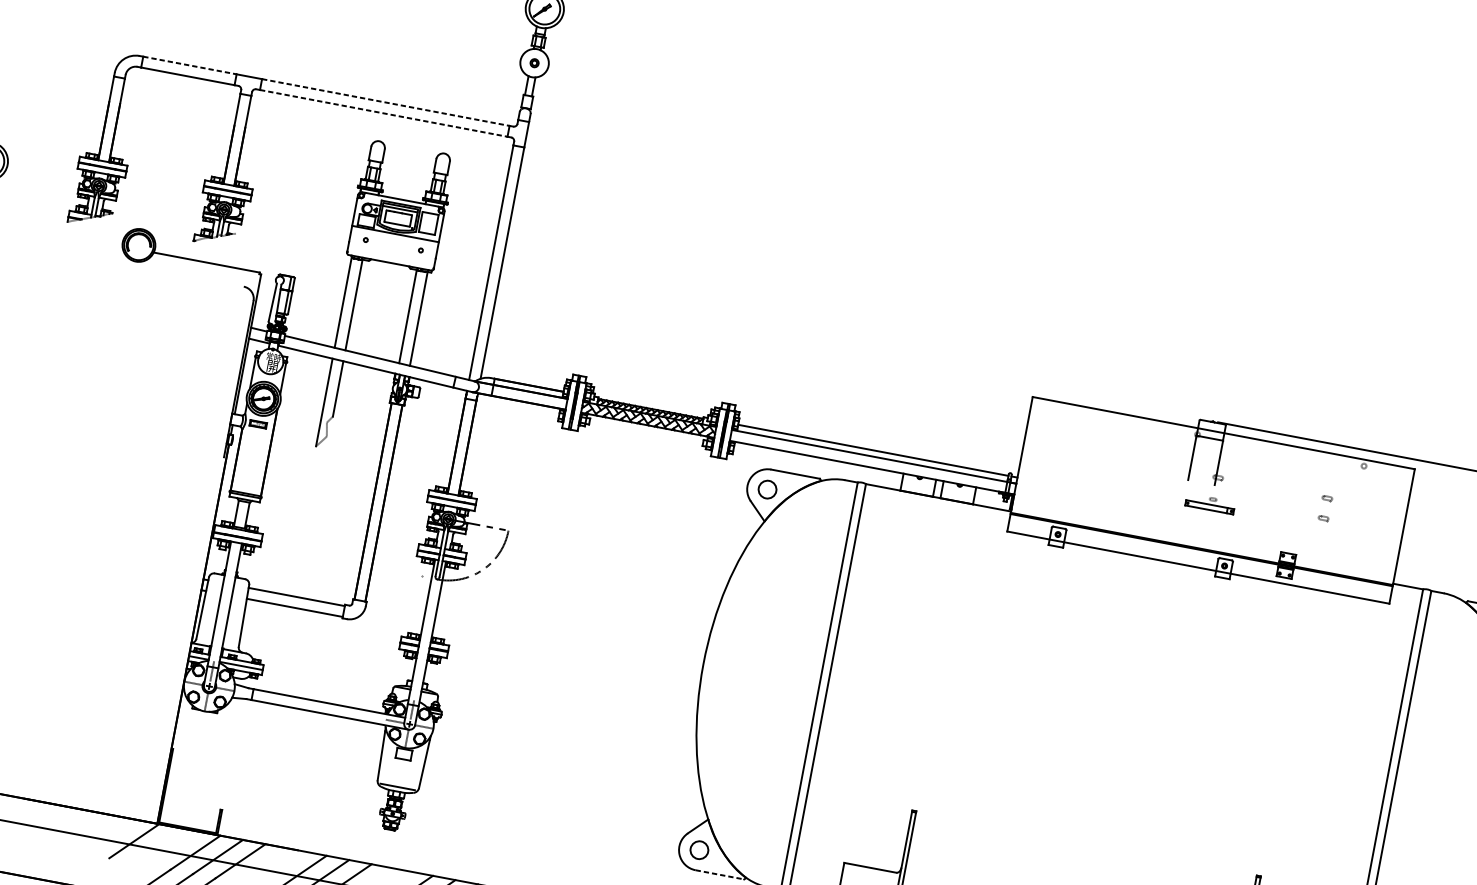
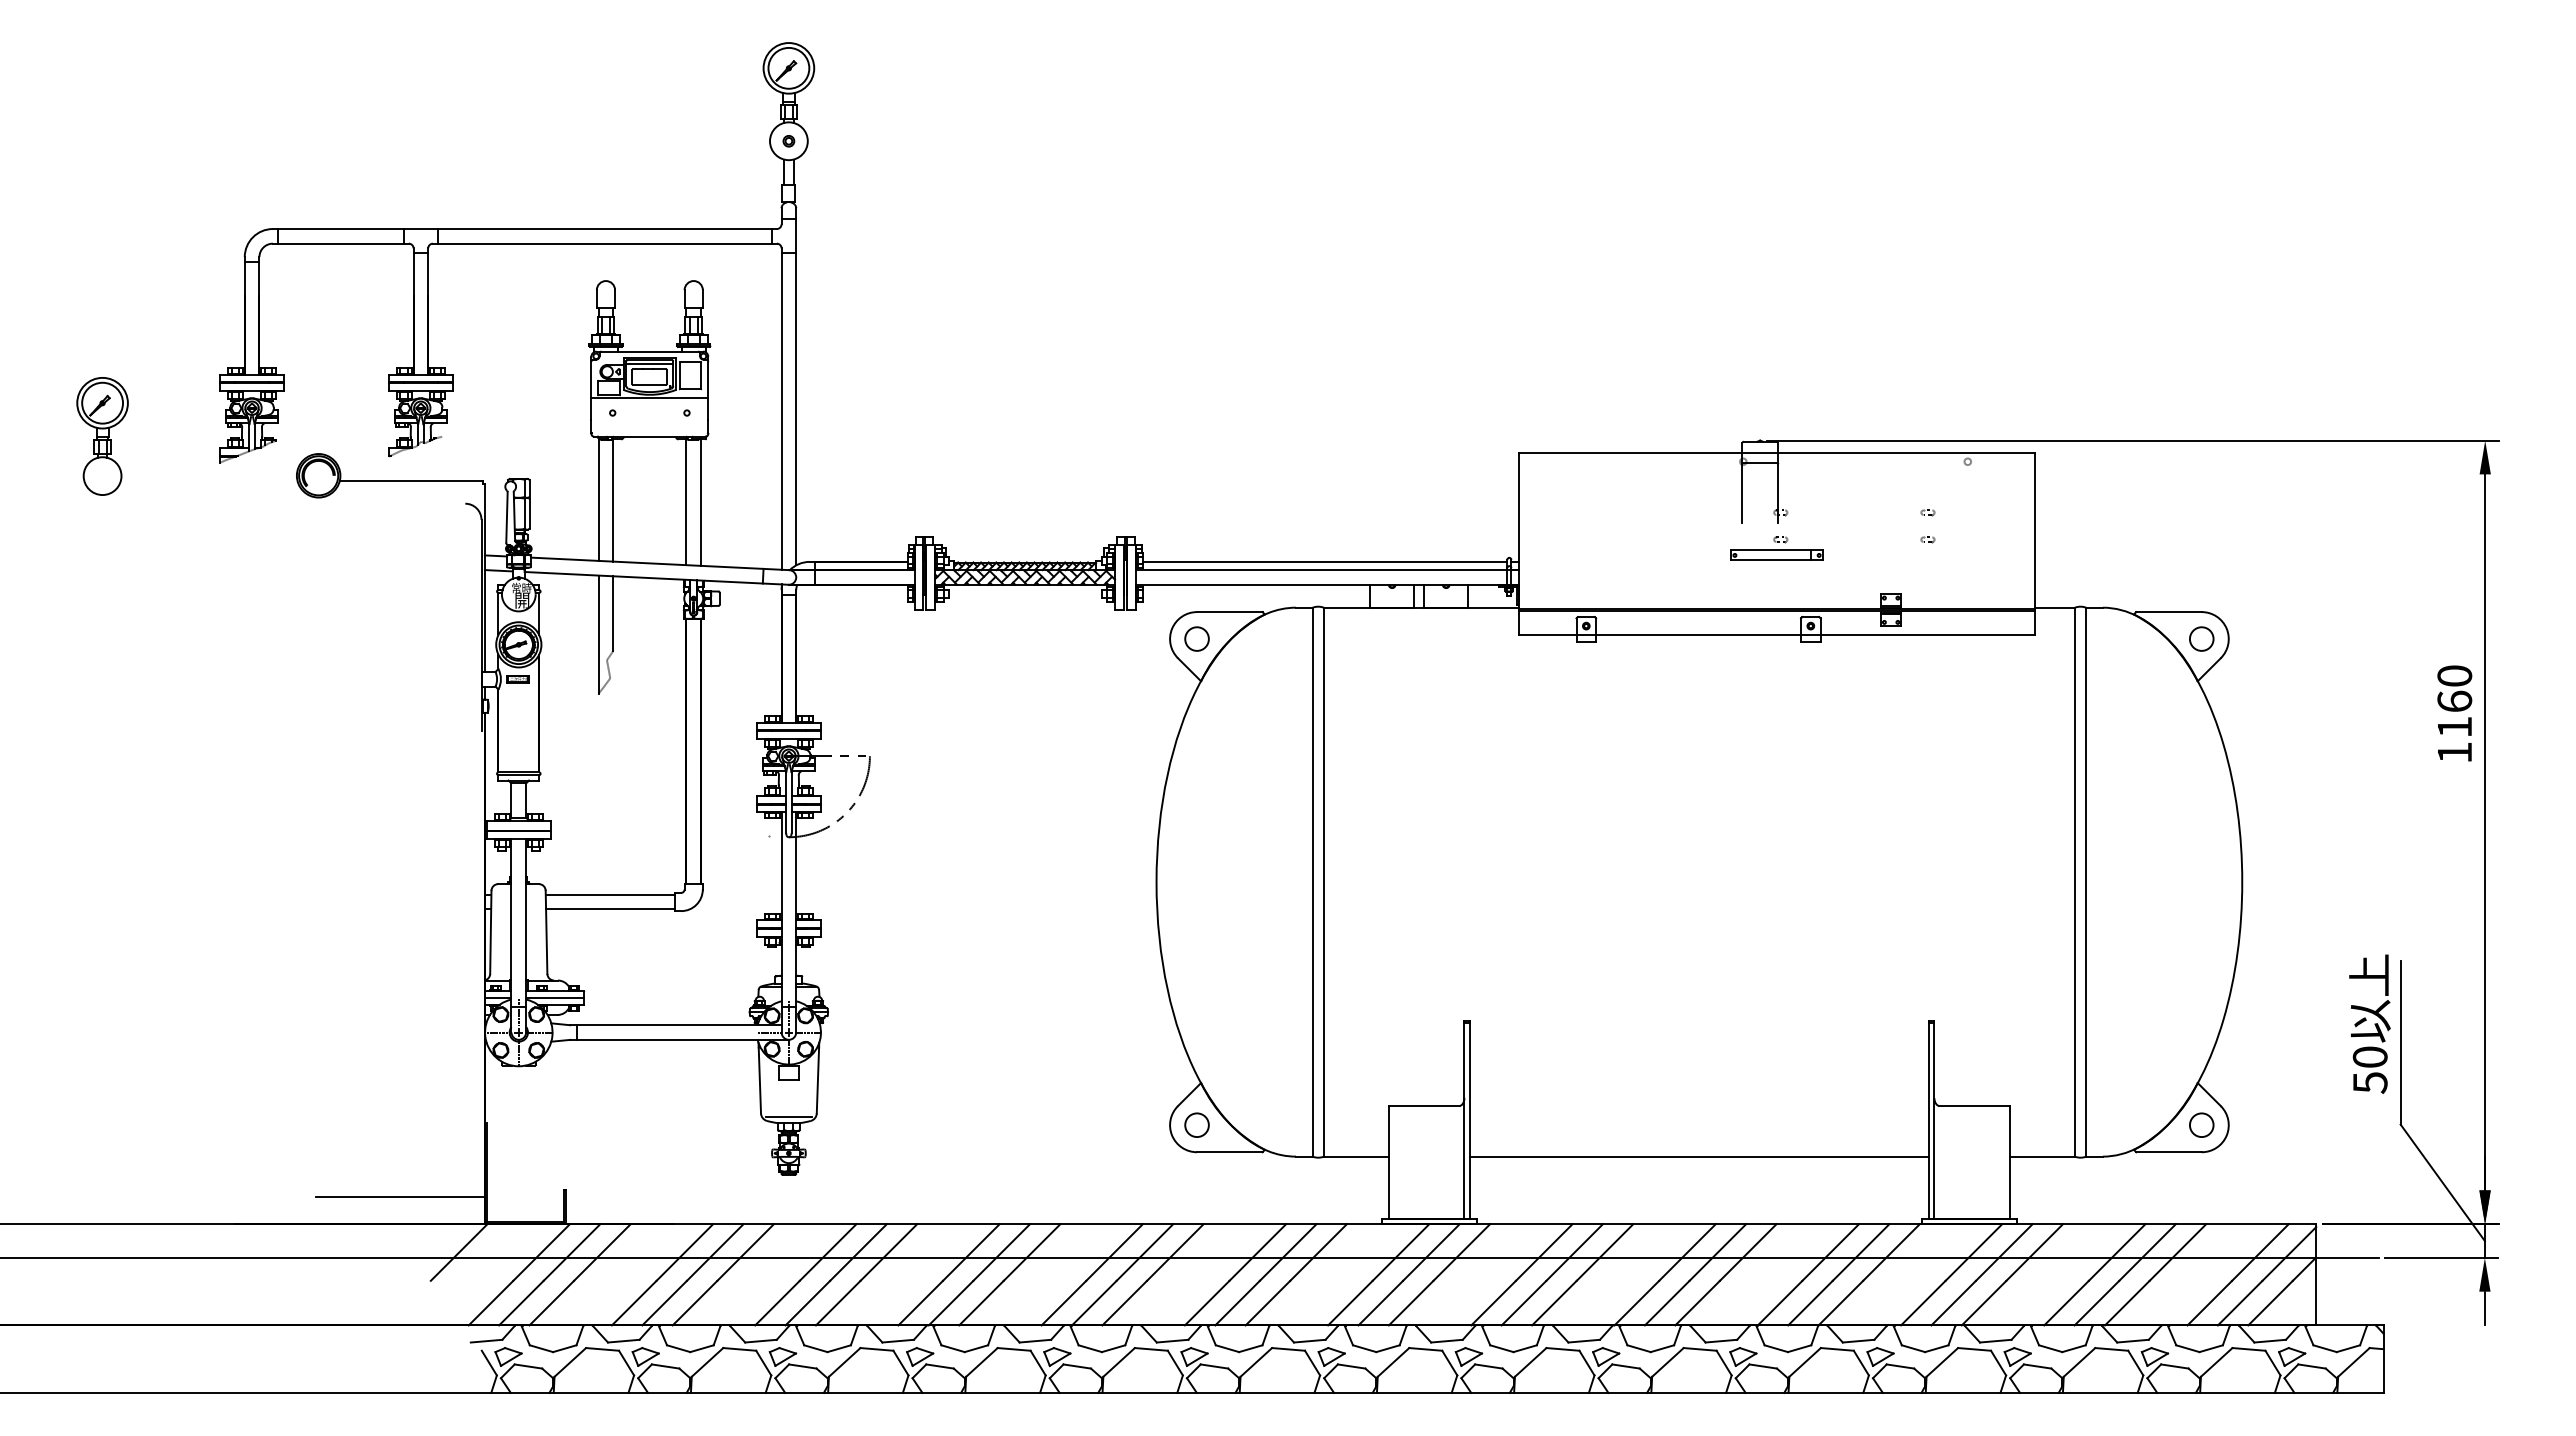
line: (189, 65) -> (340, 229), dashed -> solid
line: (385, 102) -> (604, 229), dashed -> solid
line: (383, 113) -> (604, 243), dashed -> solid
part: (1210, 503) -> (1776, 548), size x1.43
line: (98, 792) -> (400, 1197), added
line: (719, 874) -> (1229, 1152), dashed -> solid

